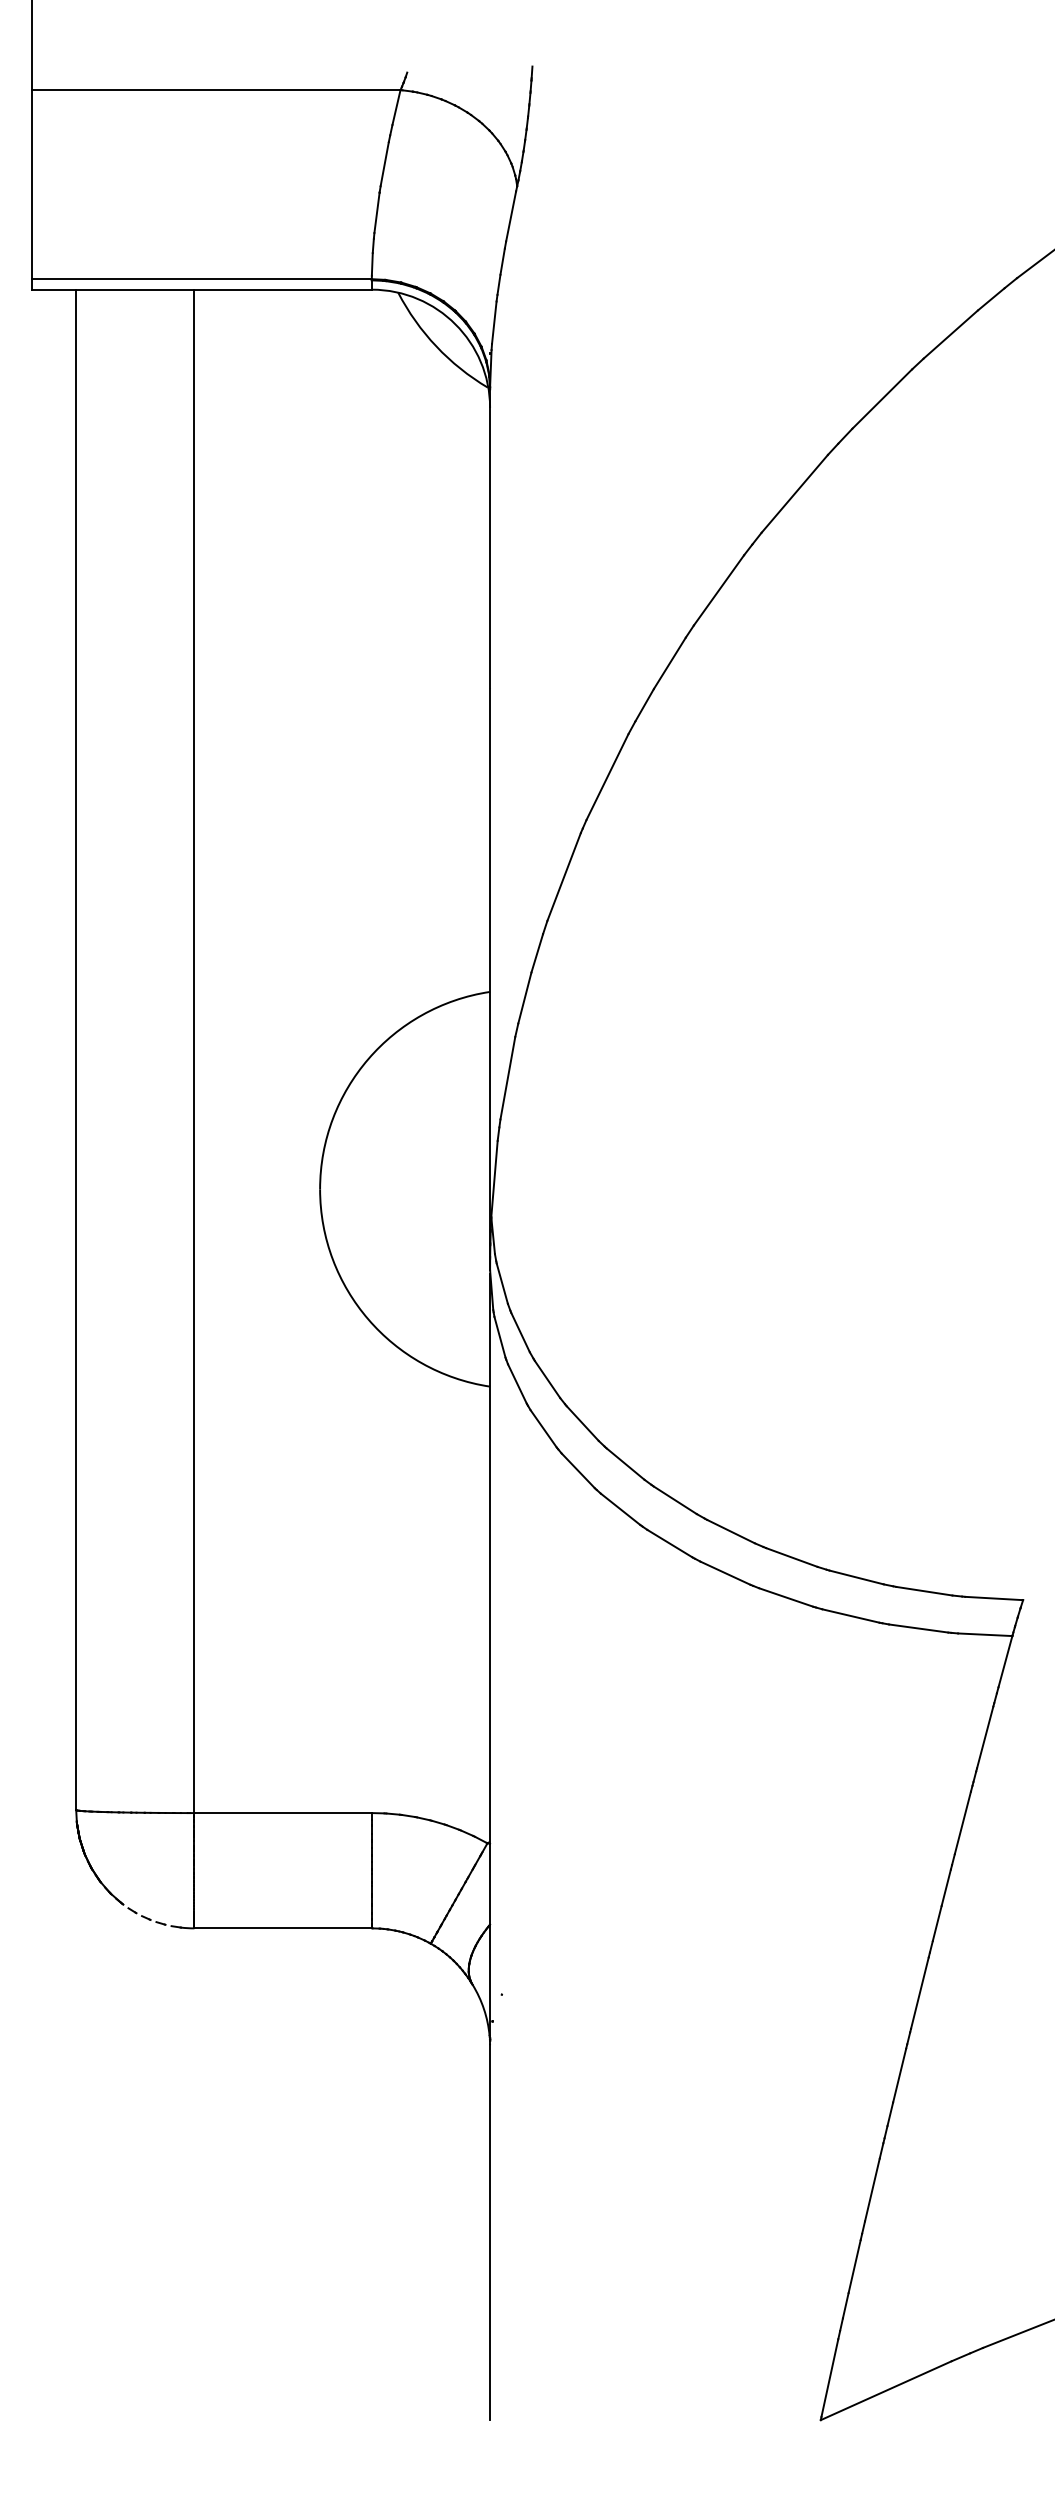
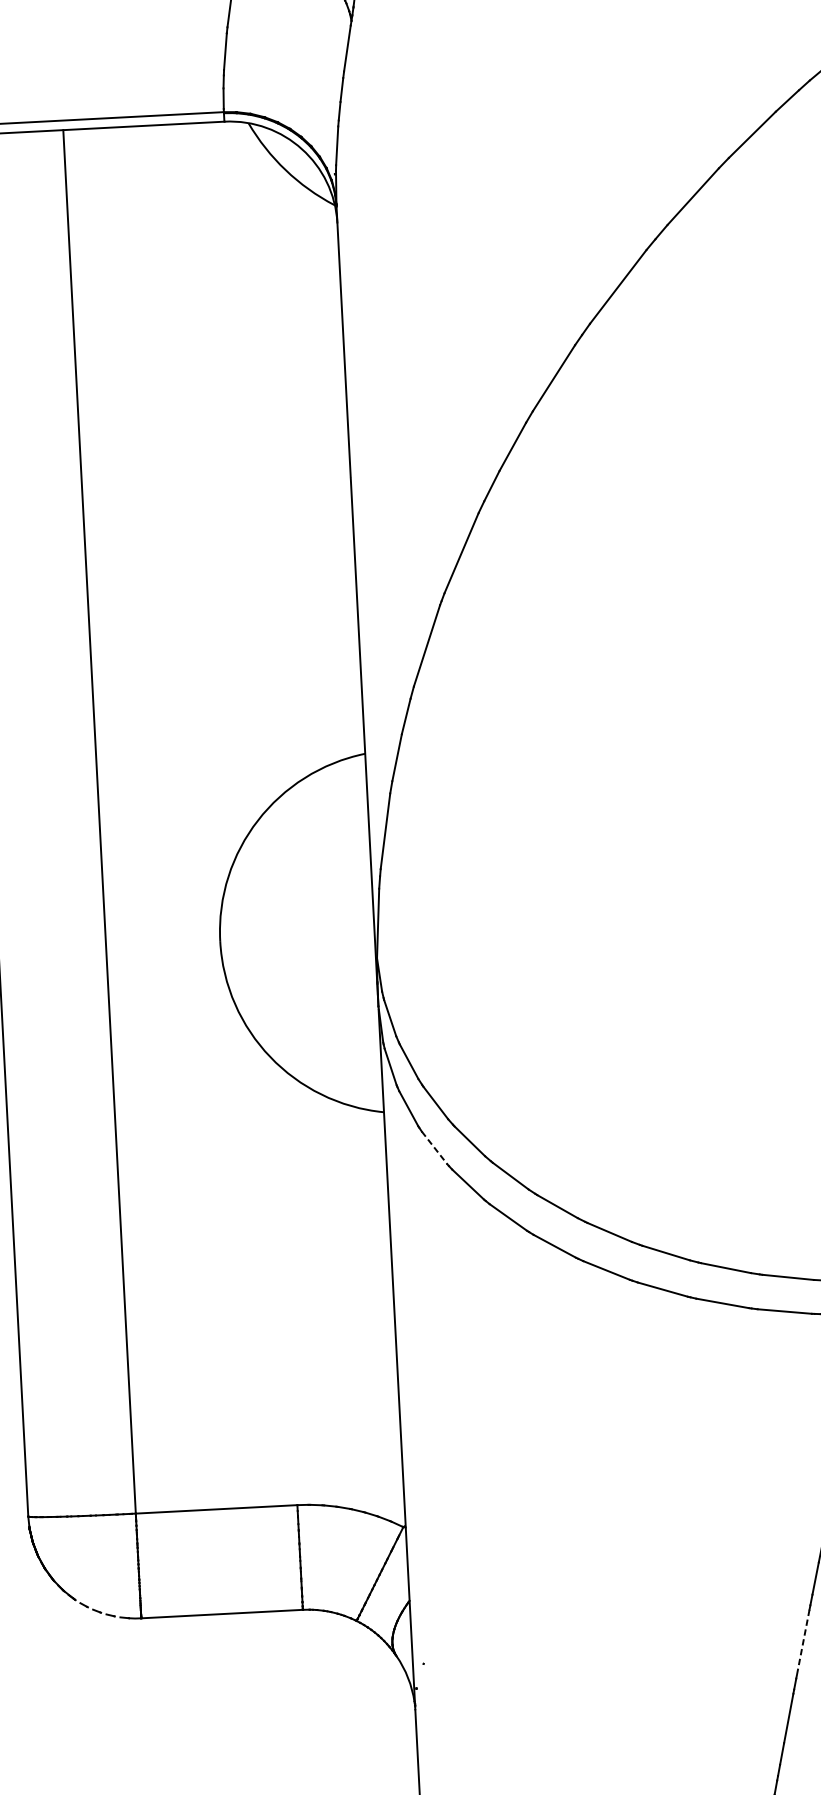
line: (543, 1428) -> (434, 1147), solid -> dashed
line: (919, 1993) -> (802, 1642), solid -> dashed

